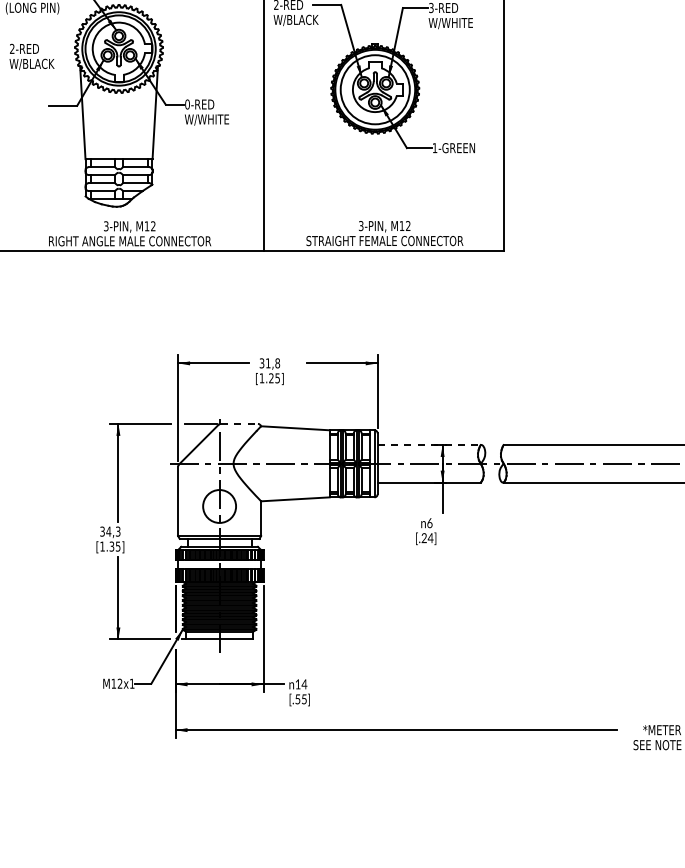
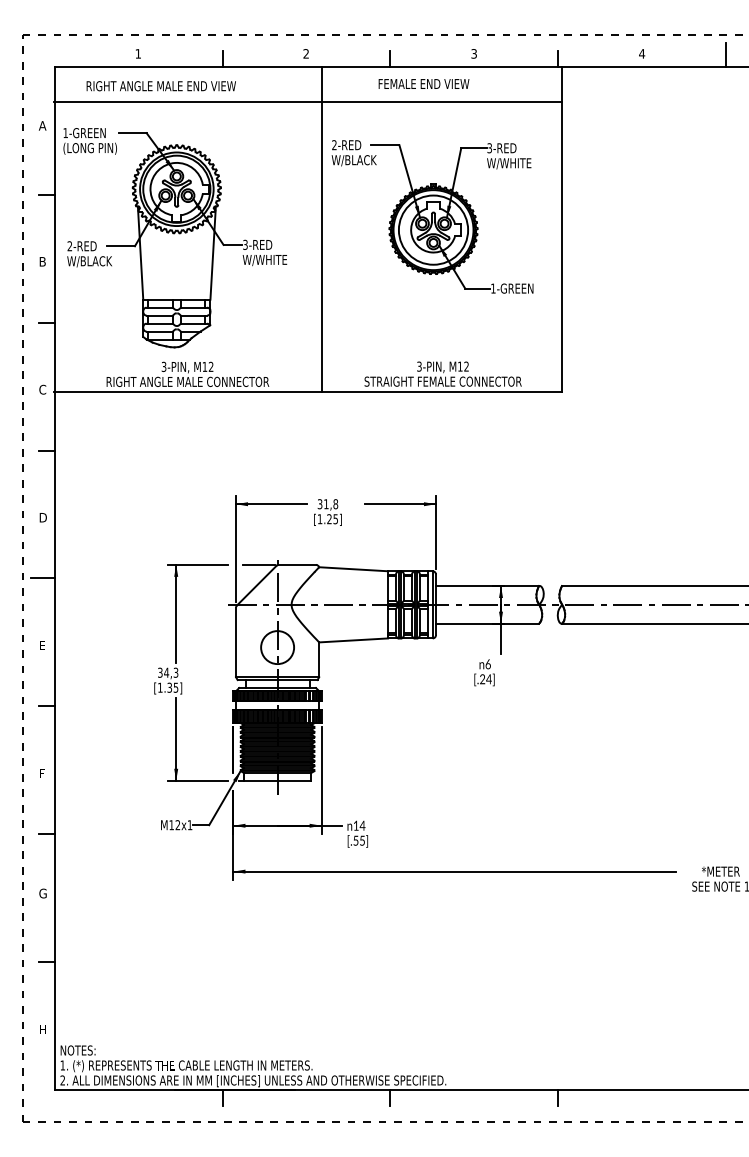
text: (31, 57) -> (89, 254), moved
text: (187, 104) -> (245, 244), 0-RED -> 3-RED
line: (239, 423) -> (297, 564), dashed -> solid
line: (429, 444) -> (487, 585), dashed -> solid

